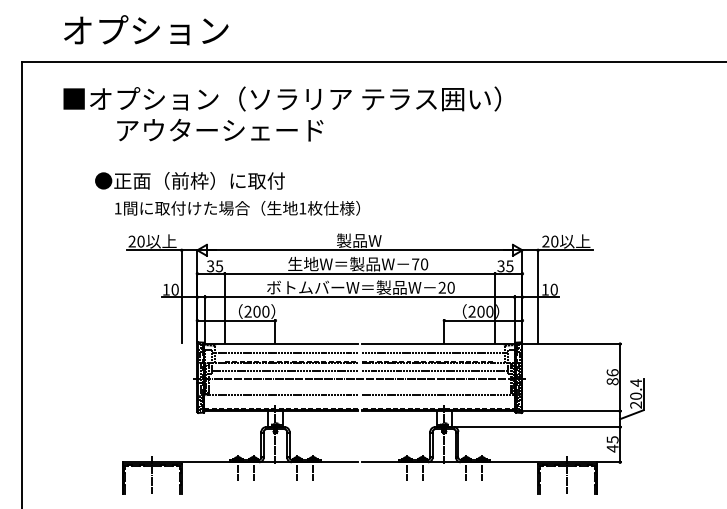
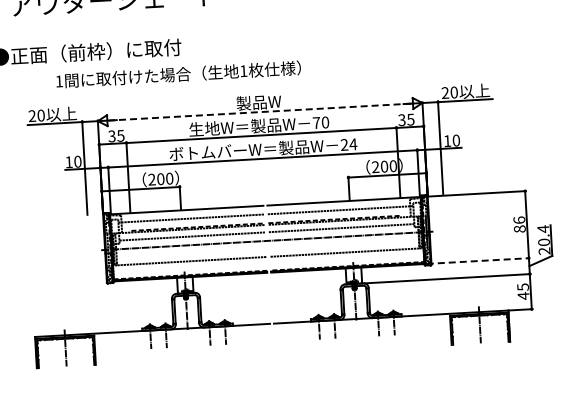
text: (237, 208) -> (178, 74), moved
line: (359, 250) -> (259, 112), solid -> dashed
text: (451, 287) -> (353, 144), 20 -> 24
line: (569, 411) -> (478, 261), solid -> dashed

